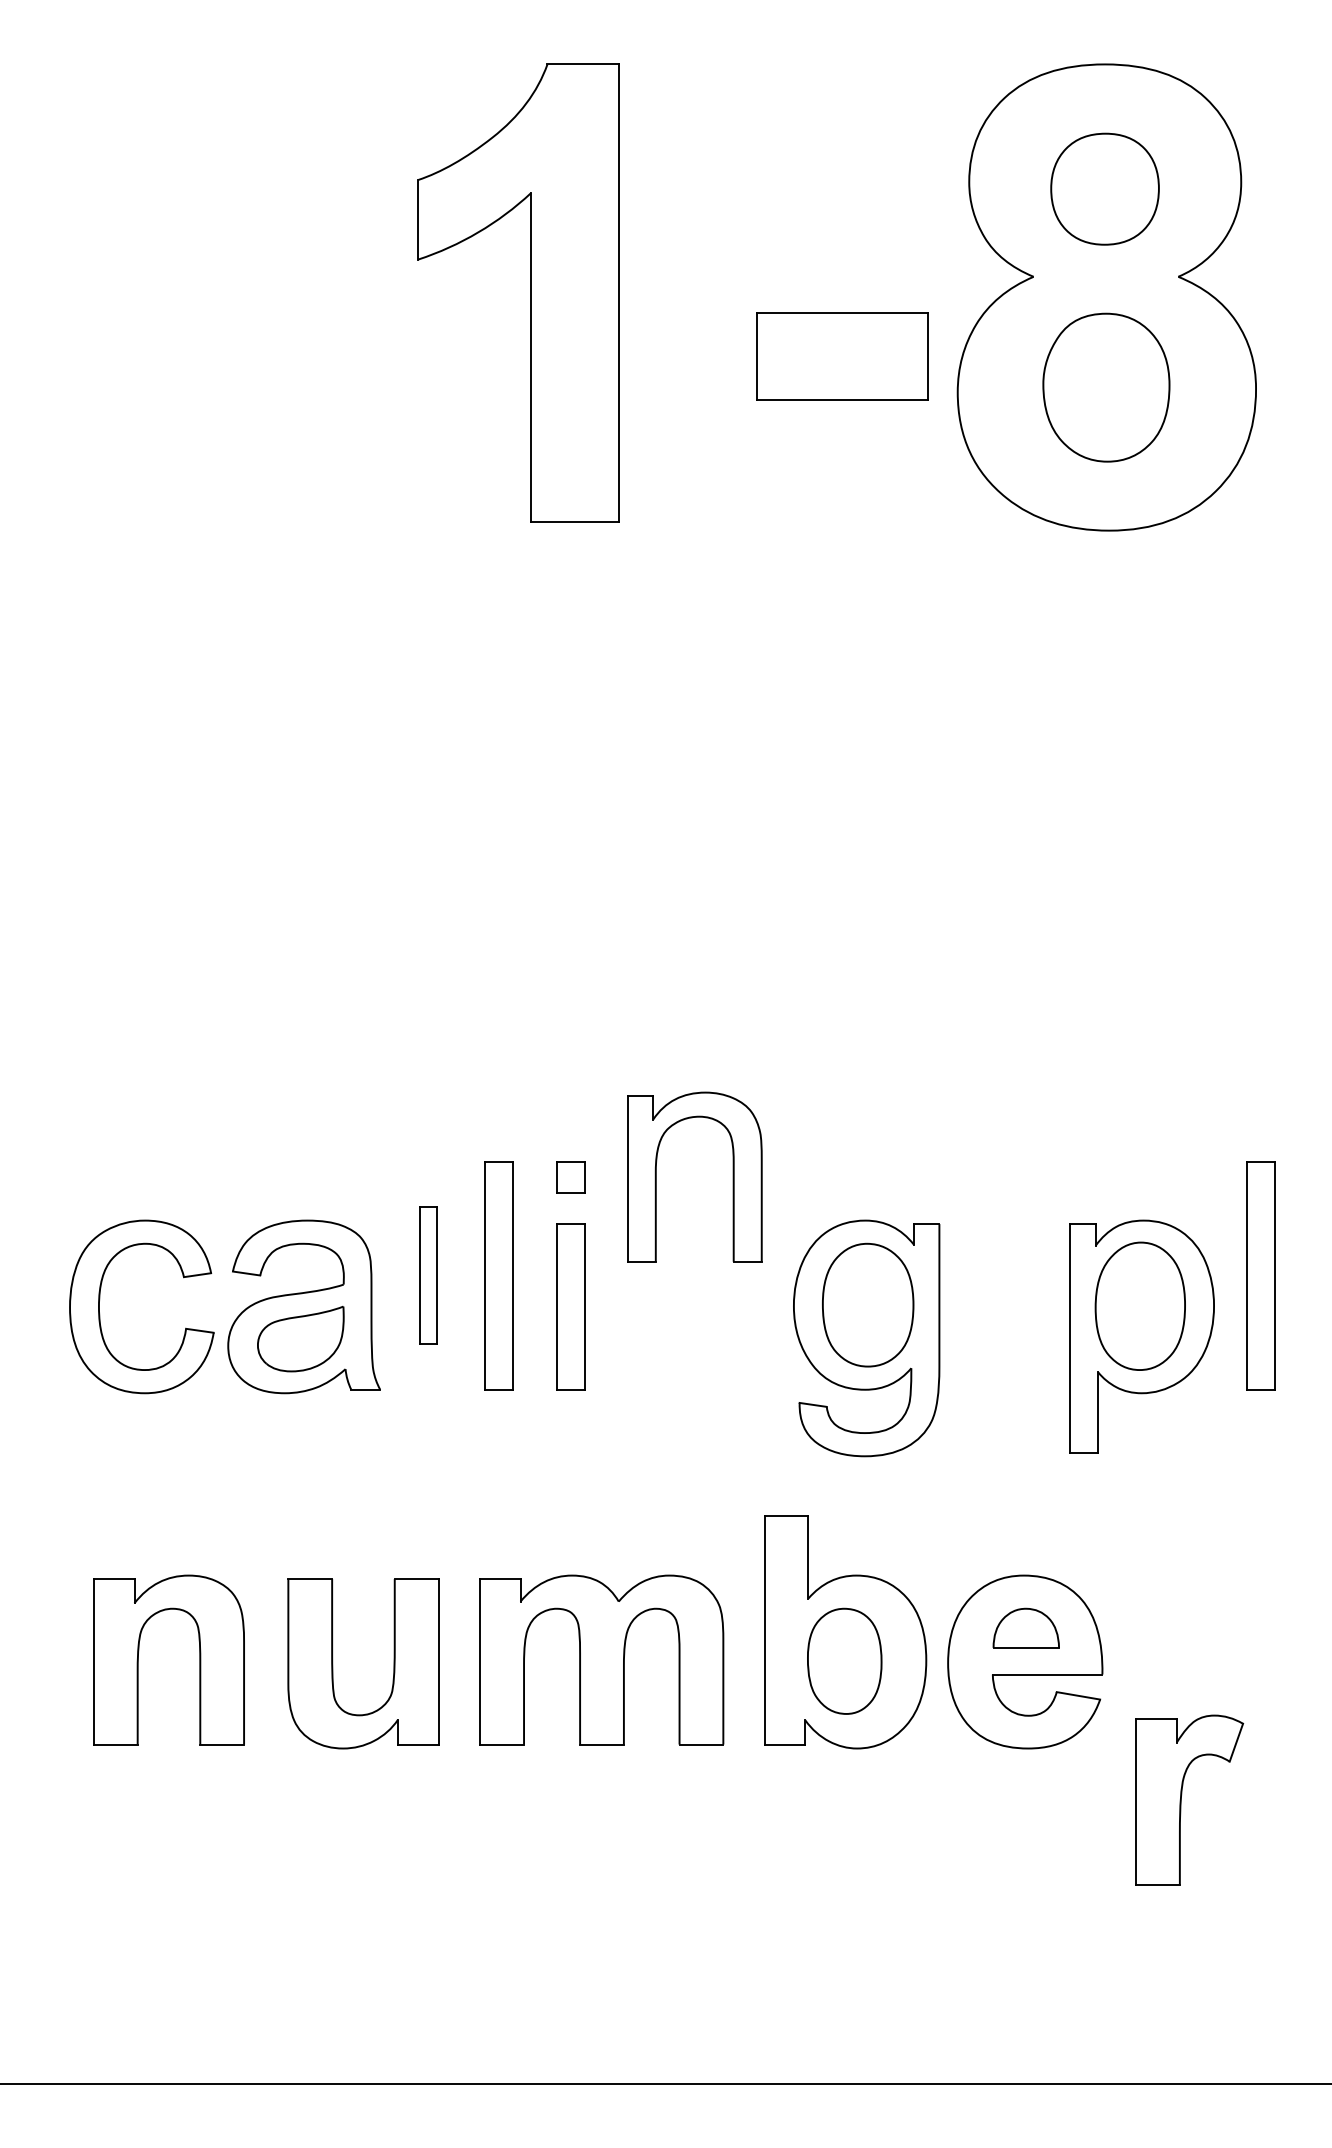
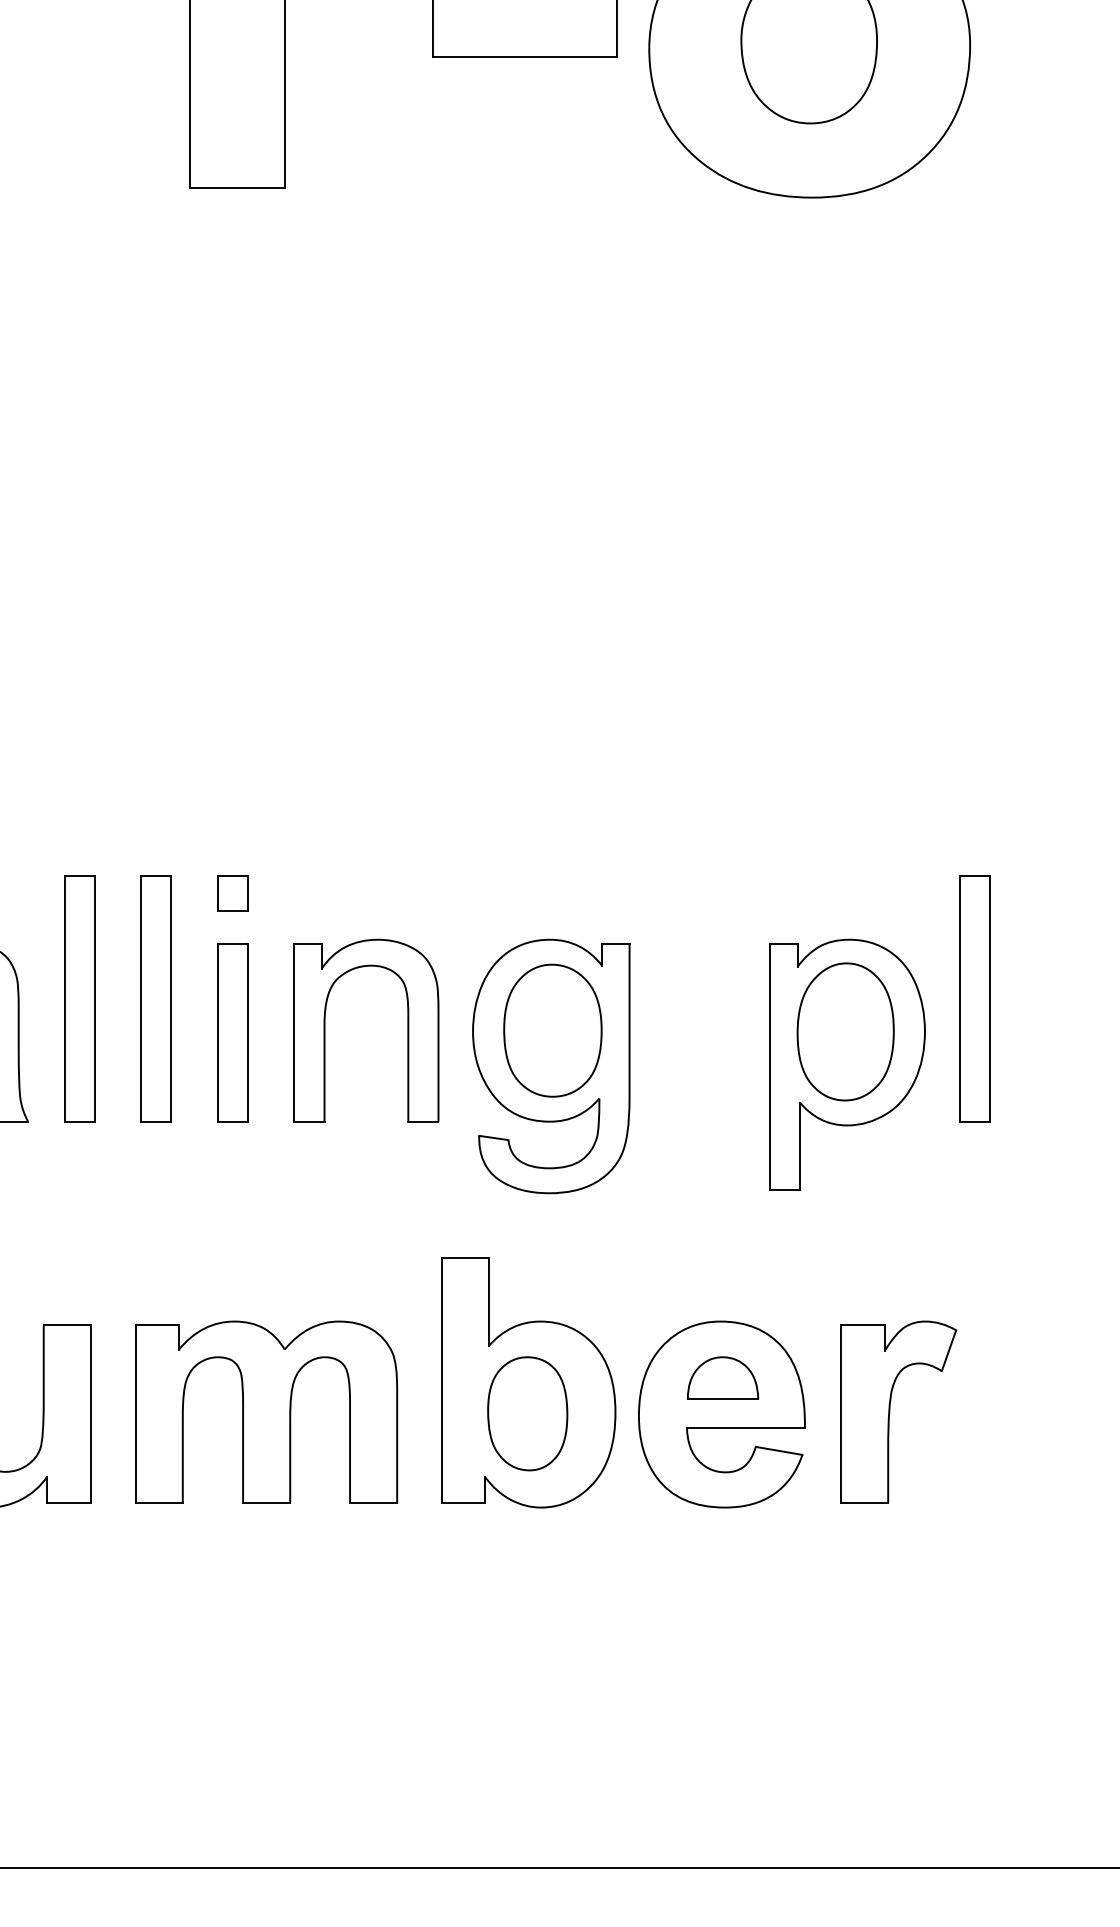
part: (656, 1176) -> (325, 1029), moved
part: (427, 1275) -> (78, 998), size x1.67
part: (1181, 1799) -> (889, 1411), moved

